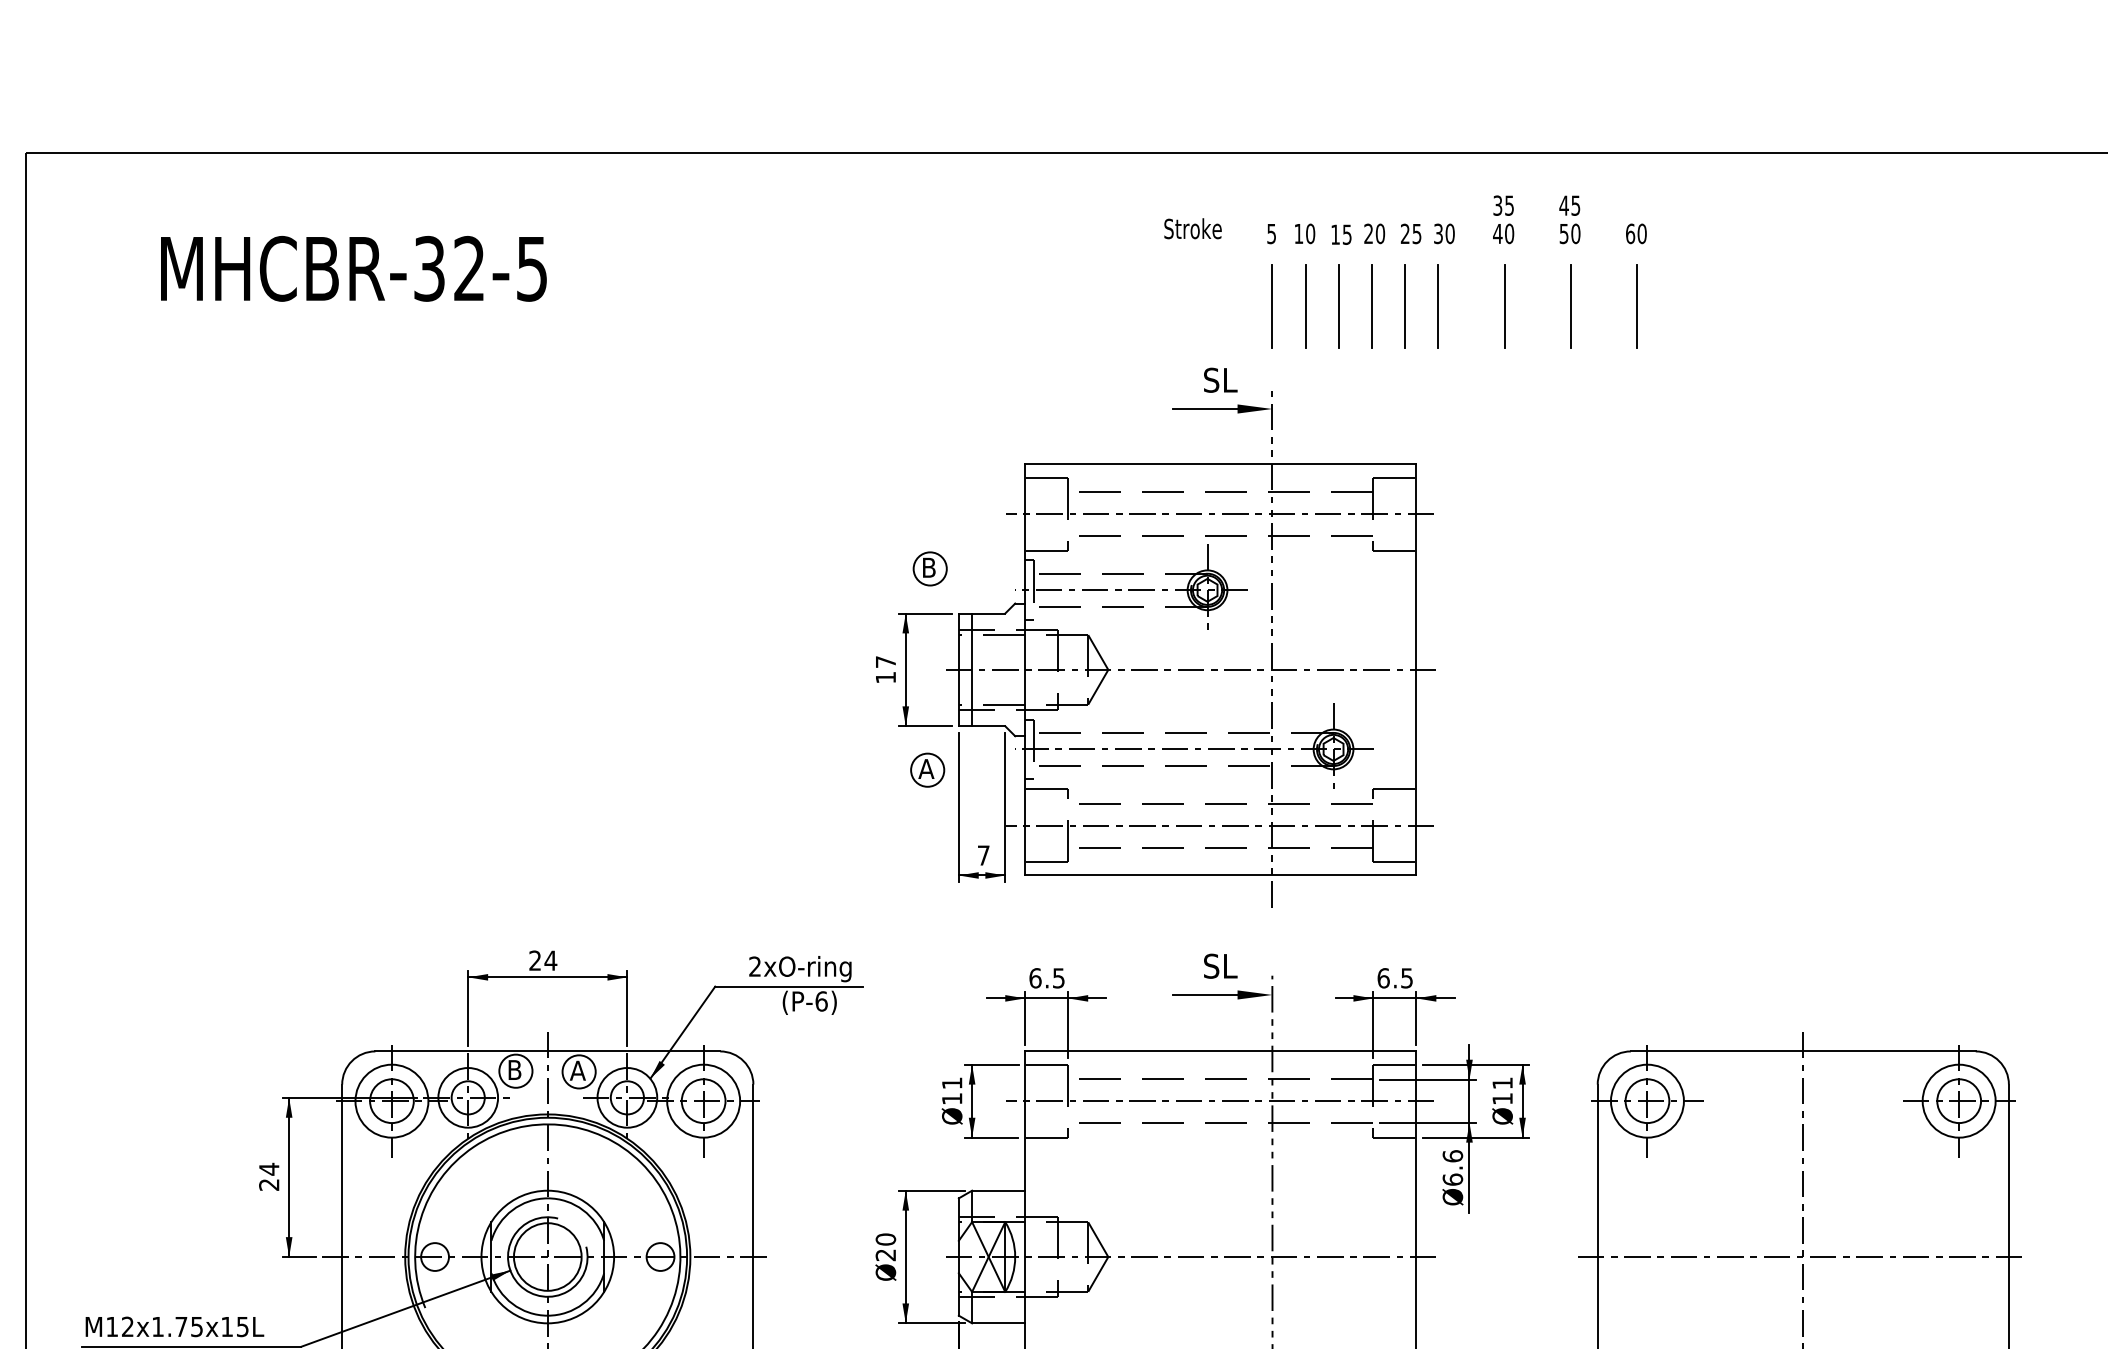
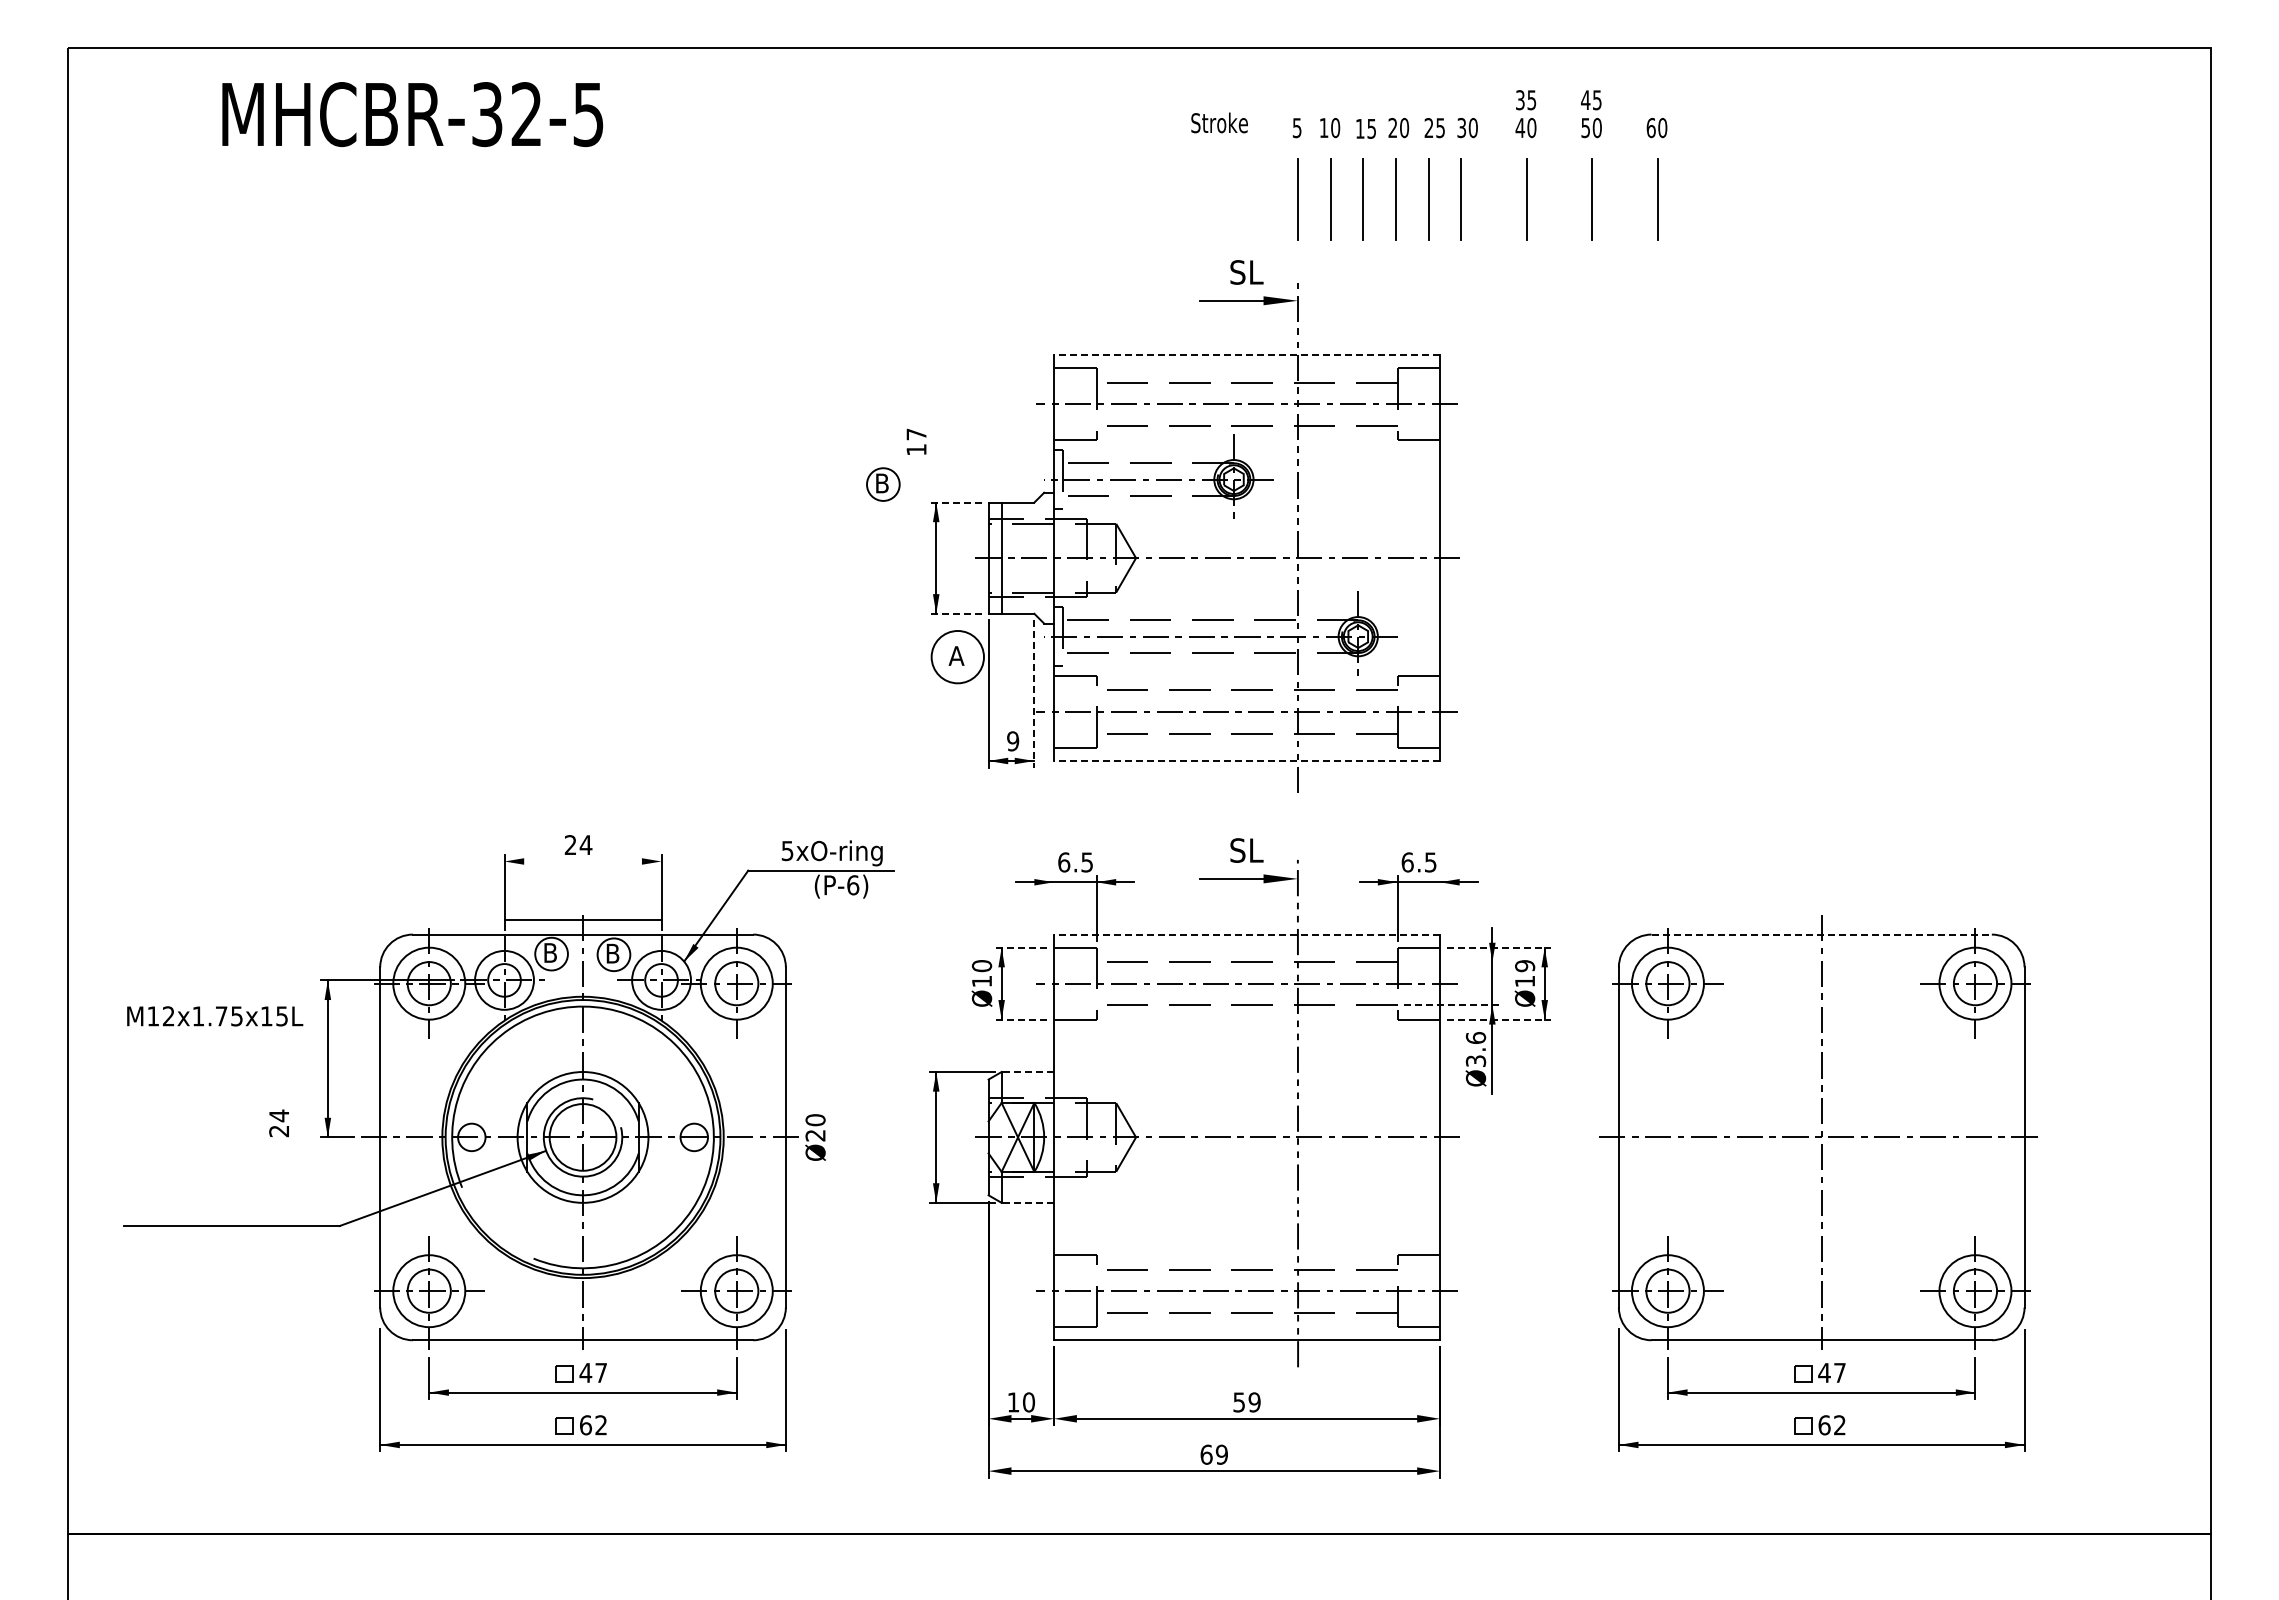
text: (353, 268) -> (412, 114), moved
line: (1220, 464) -> (1246, 355), solid -> dashed
part: (930, 568) -> (883, 484), moved
line: (925, 613) -> (955, 502), solid -> dashed
text: (885, 669) -> (916, 441), moved
line: (925, 725) -> (955, 613), solid -> dashed
circle: (927, 769) -> (957, 656), size x1.6
line: (1005, 807) -> (1034, 693), solid -> dashed
text: (984, 855) -> (1013, 741), 7 -> 9
line: (1220, 875) -> (1246, 761), solid -> dashed
text: (755, 966) -> (787, 850), 2xO-ring -> 5xO-ring
line: (547, 977) -> (582, 920), moved
line: (1025, 1017) -> (1054, 901), removed
line: (1416, 1017) -> (1440, 901), removed
line: (1220, 1051) -> (1246, 934), solid -> dashed
line: (1804, 1051) -> (1822, 934), solid -> dashed
line: (991, 1064) -> (1020, 947), solid -> dashed
line: (1476, 1064) -> (1499, 947), solid -> dashed
text: (577, 1070) -> (612, 953), A -> B
line: (1428, 1079) -> (1451, 962), removed
text: (952, 1083) -> (982, 966), Ø11 -> Ø10
text: (1503, 1083) -> (1525, 966), Ø11 -> Ø19
line: (1428, 1122) -> (1451, 1004), solid -> dashed
line: (992, 1137) -> (1021, 1019), solid -> dashed
line: (1476, 1137) -> (1499, 1019), solid -> dashed
text: (268, 1177) -> (278, 1123), moved
text: (1452, 1180) -> (1475, 1061), Ø6.6 -> Ø3.6
line: (998, 1191) -> (1027, 1072), solid -> dashed
text: (885, 1257) -> (815, 1137), moved
line: (998, 1322) -> (1027, 1202), solid -> dashed
text: (175, 1327) -> (215, 1016), moved

